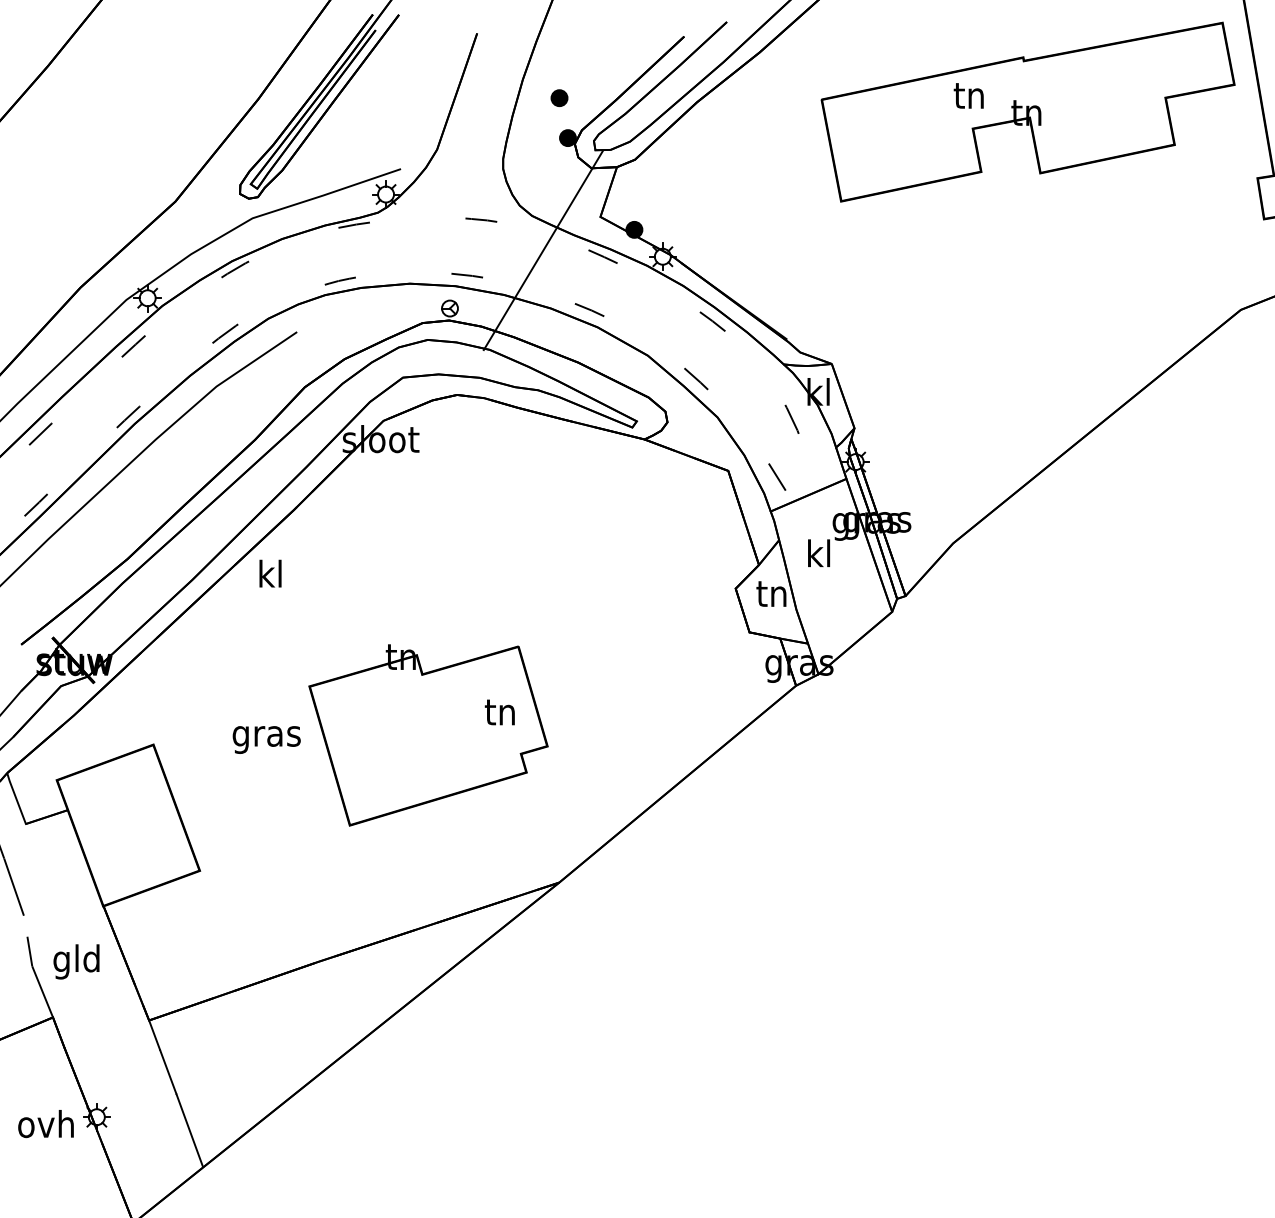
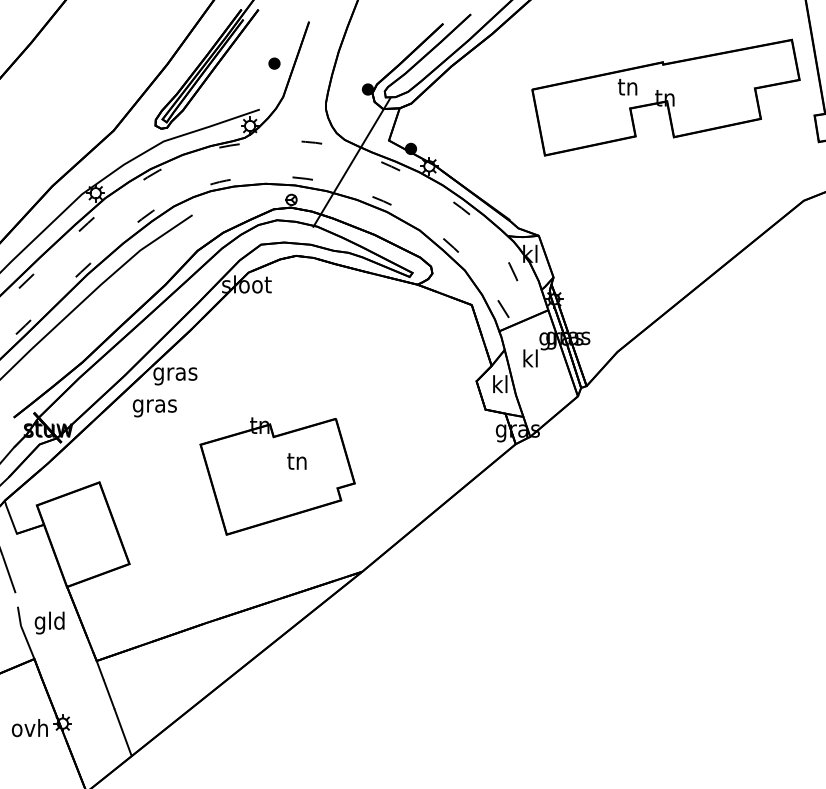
part: (559, 97) -> (274, 63), moved
part: (1027, 111) -> (665, 97), moved
text: (270, 576) -> (175, 373), kl -> gras
text: (771, 593) -> (499, 384), tn -> kl
text: (499, 712) -> (296, 461), moved
text: (266, 740) -> (154, 408), moved

